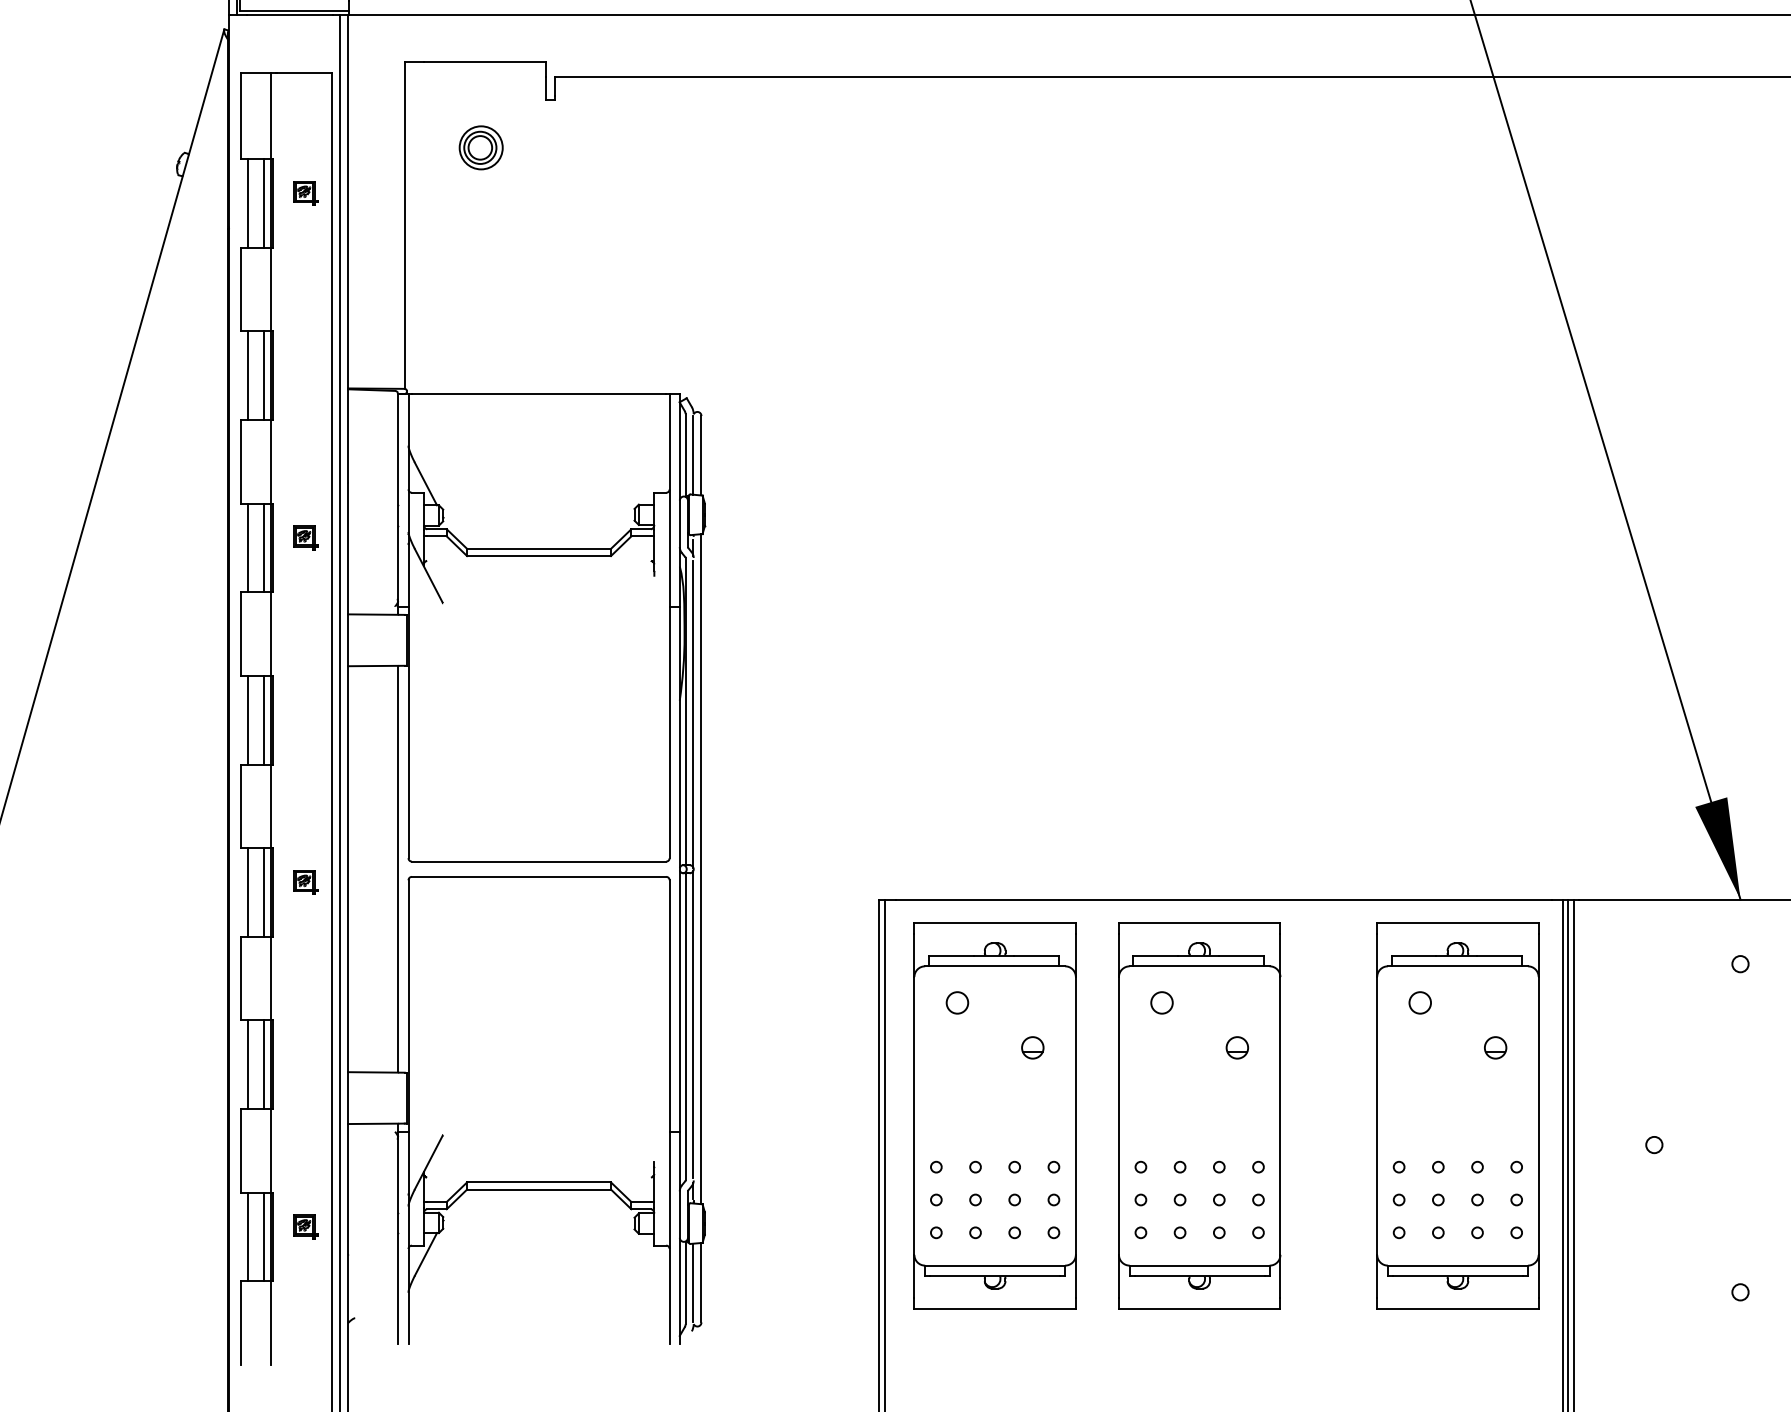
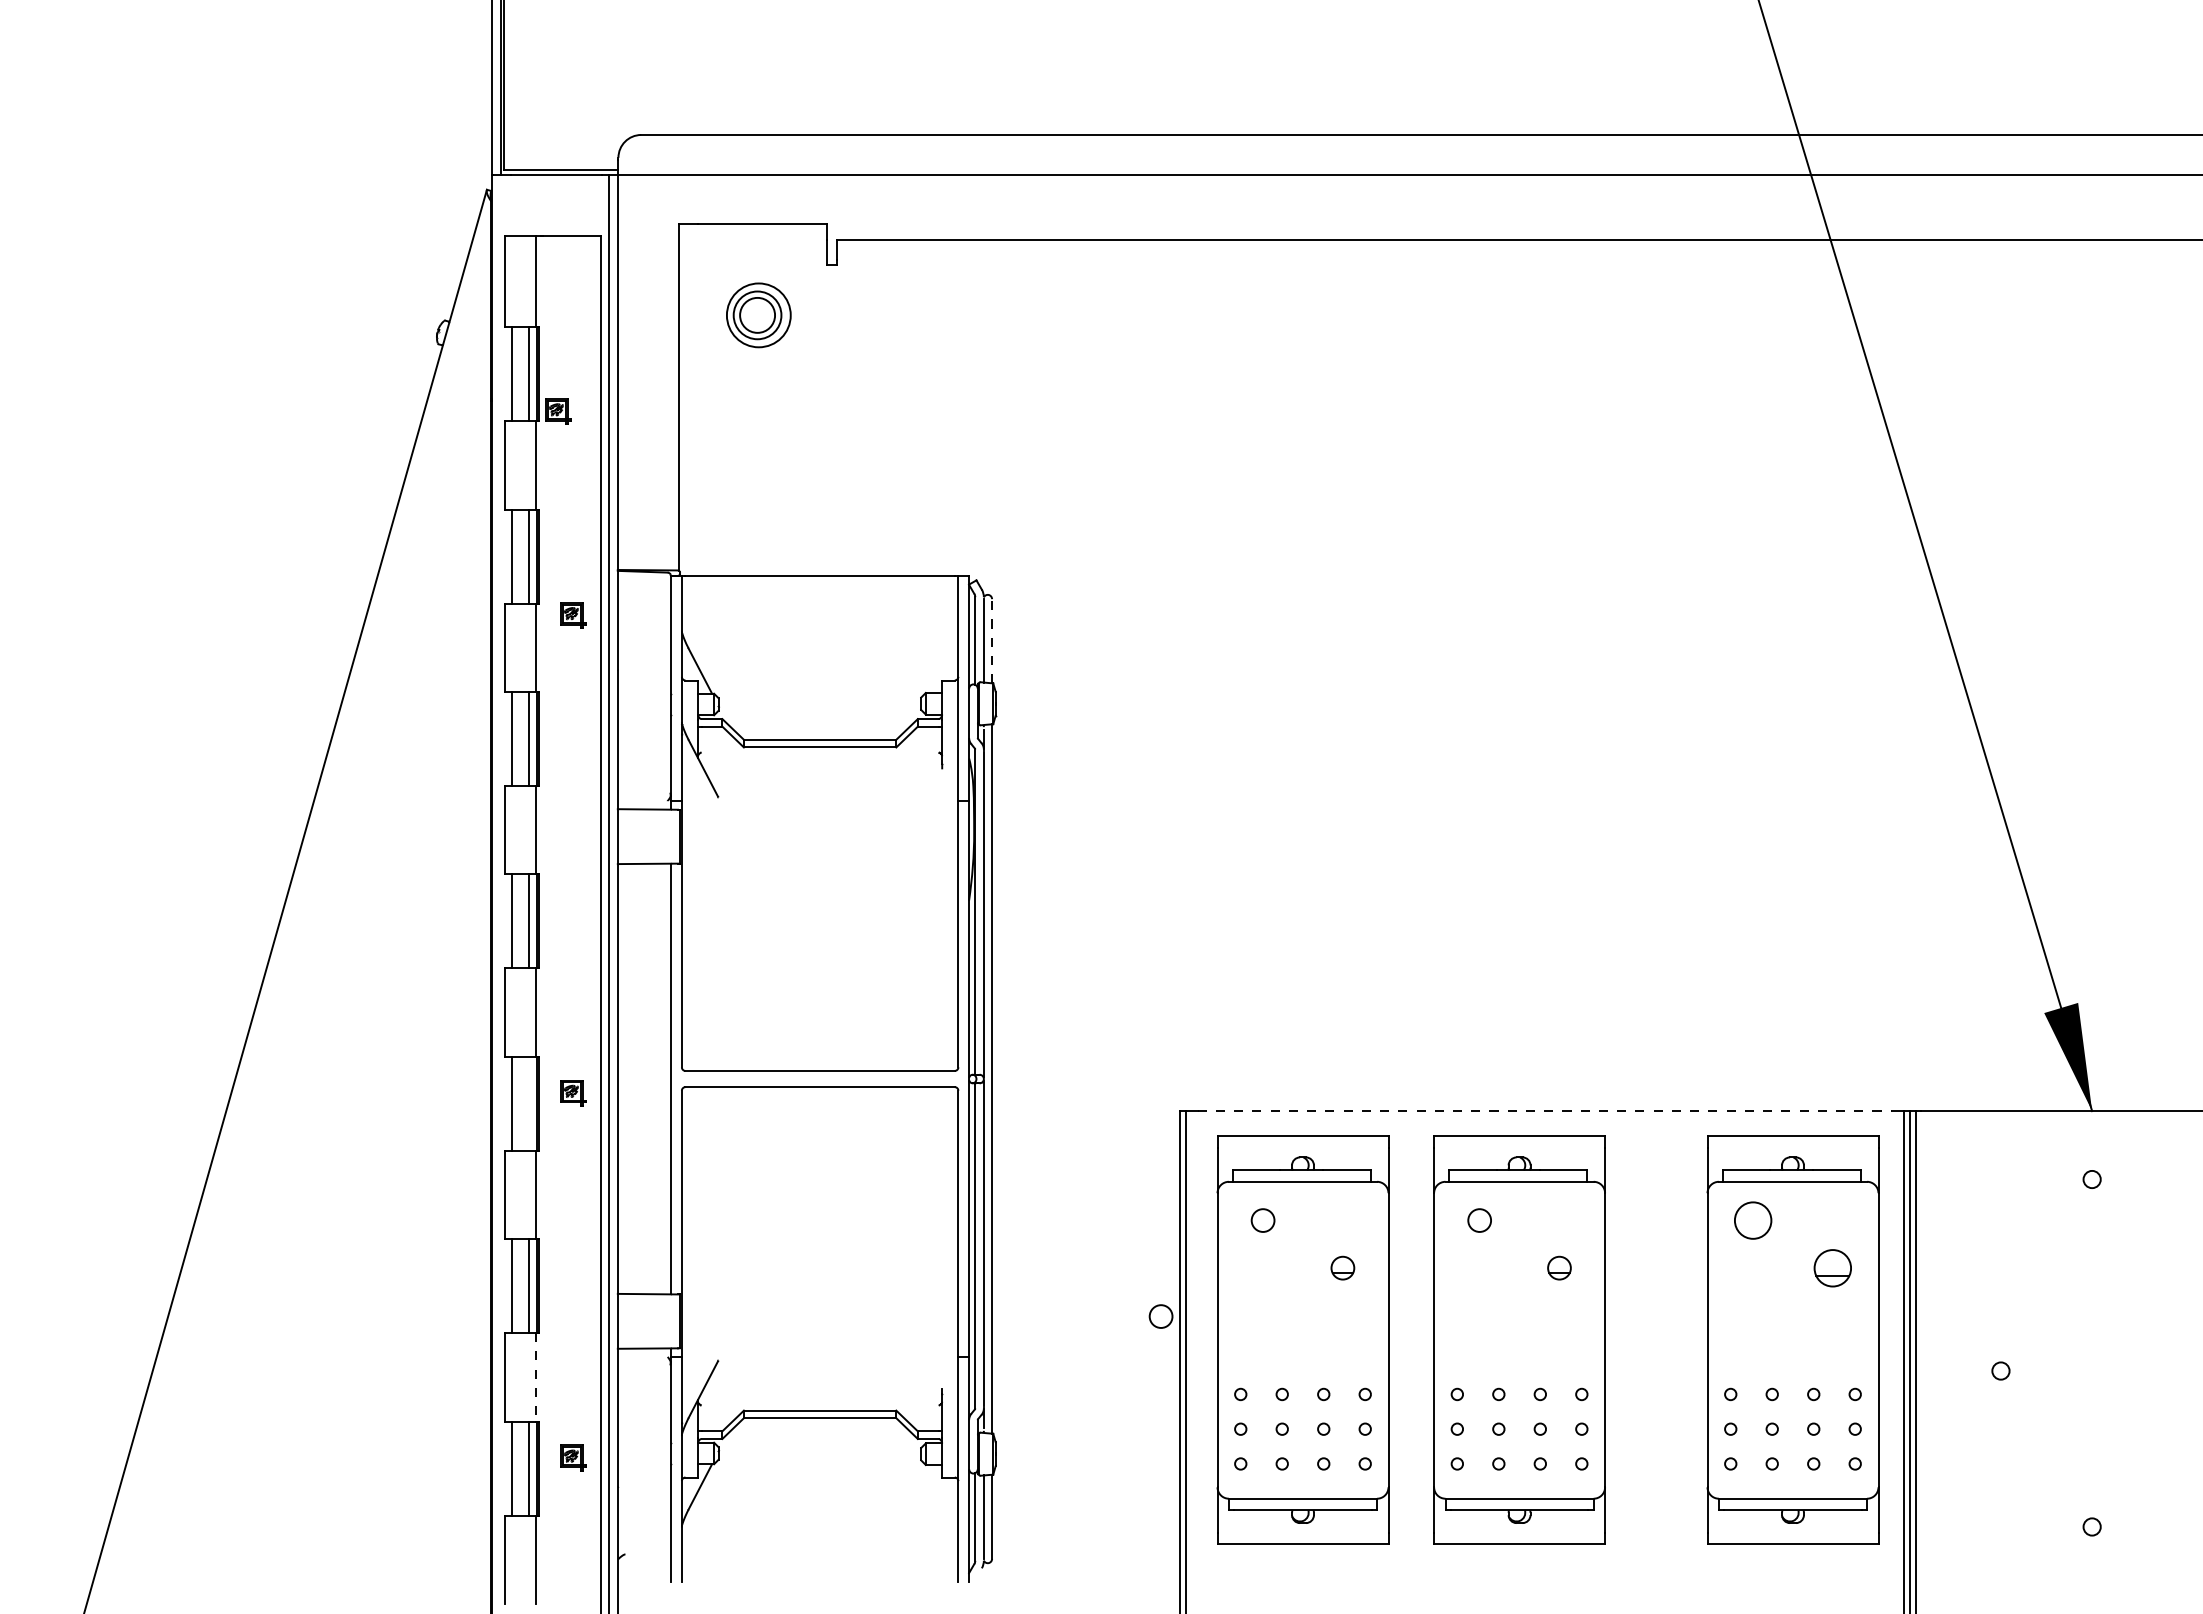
part: (480, 147) -> (758, 314), size x1.4
part: (306, 193) -> (558, 411), moved
line: (701, 455) -> (992, 640), solid -> dashed
part: (306, 538) -> (573, 615), moved
line: (264, 892) -> (529, 1103), removed
line: (1224, 899) -> (1545, 1111), solid -> dashed
circle: (1419, 1002) -> (1752, 1220), size x1.6
part: (1495, 1047) -> (1832, 1267), size x1.6
circle: (860, 1093) -> (1160, 1316), added
line: (271, 1151) -> (536, 1377), solid -> dashed

